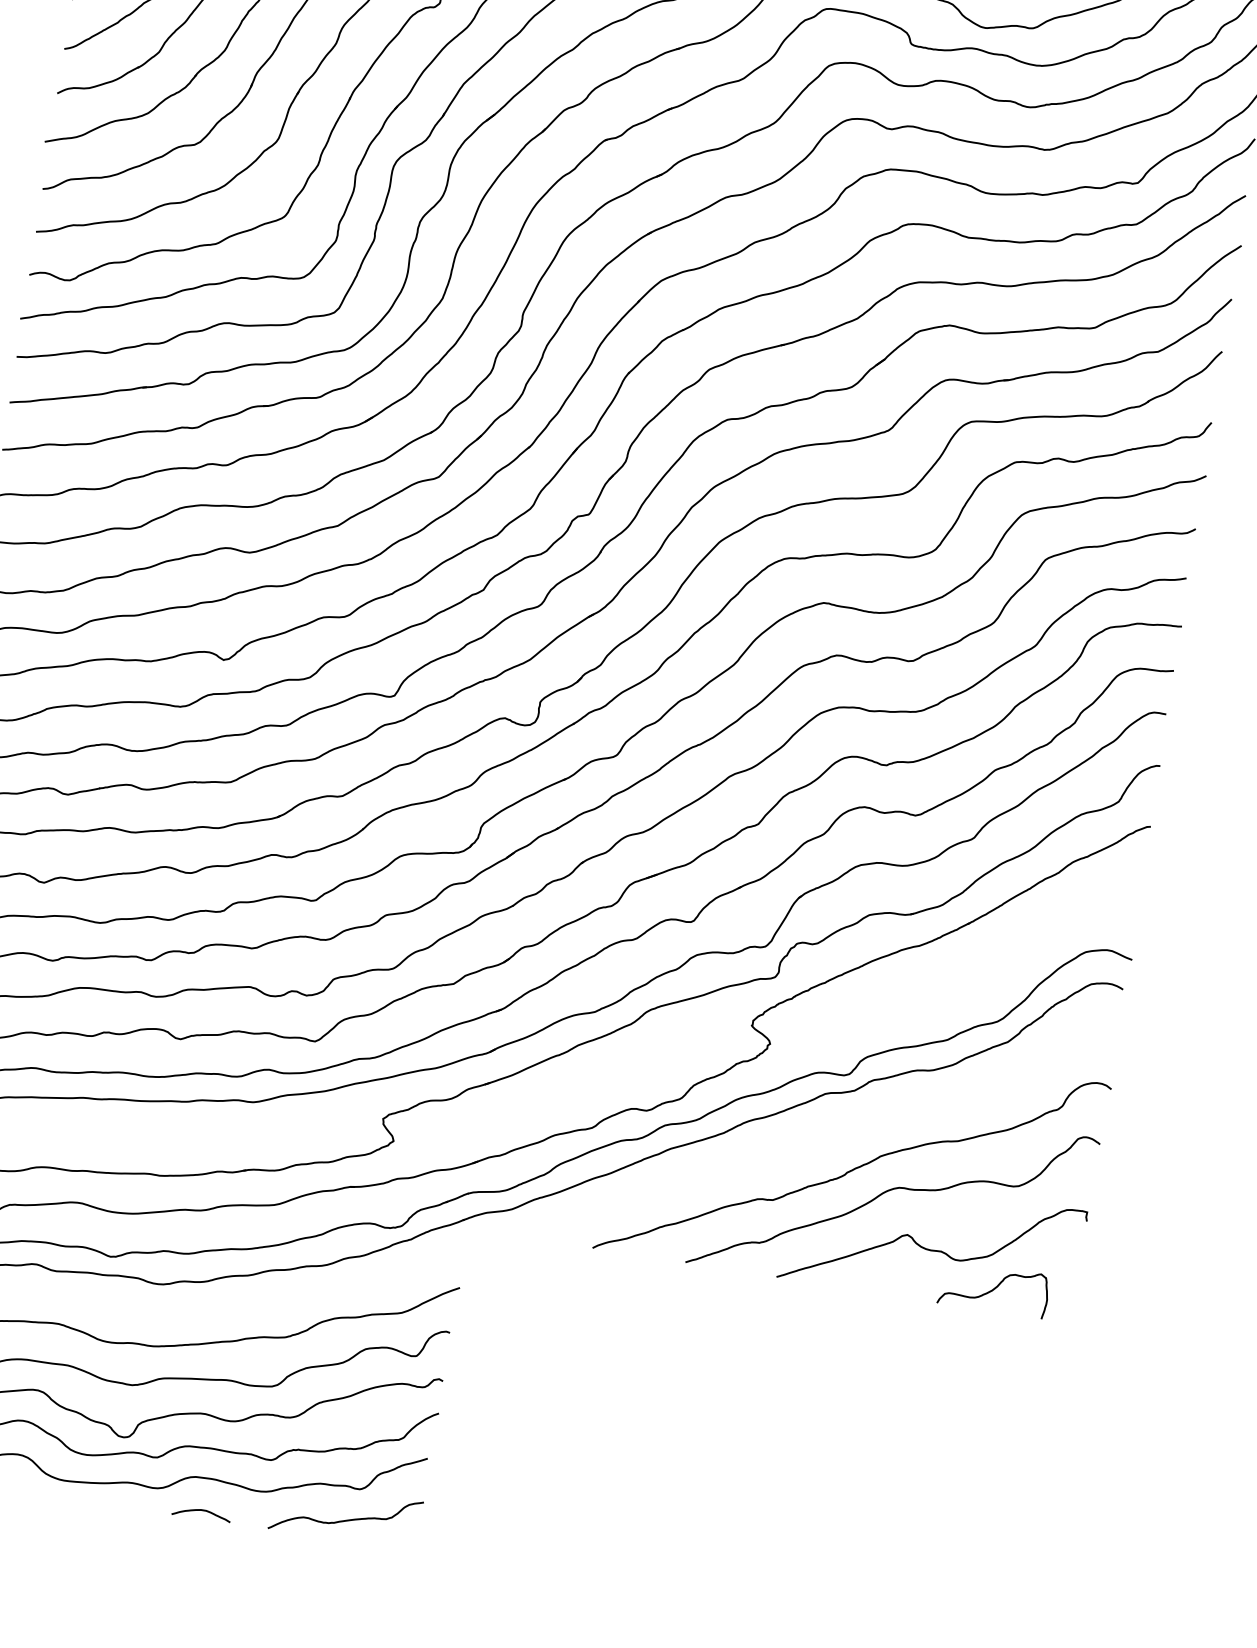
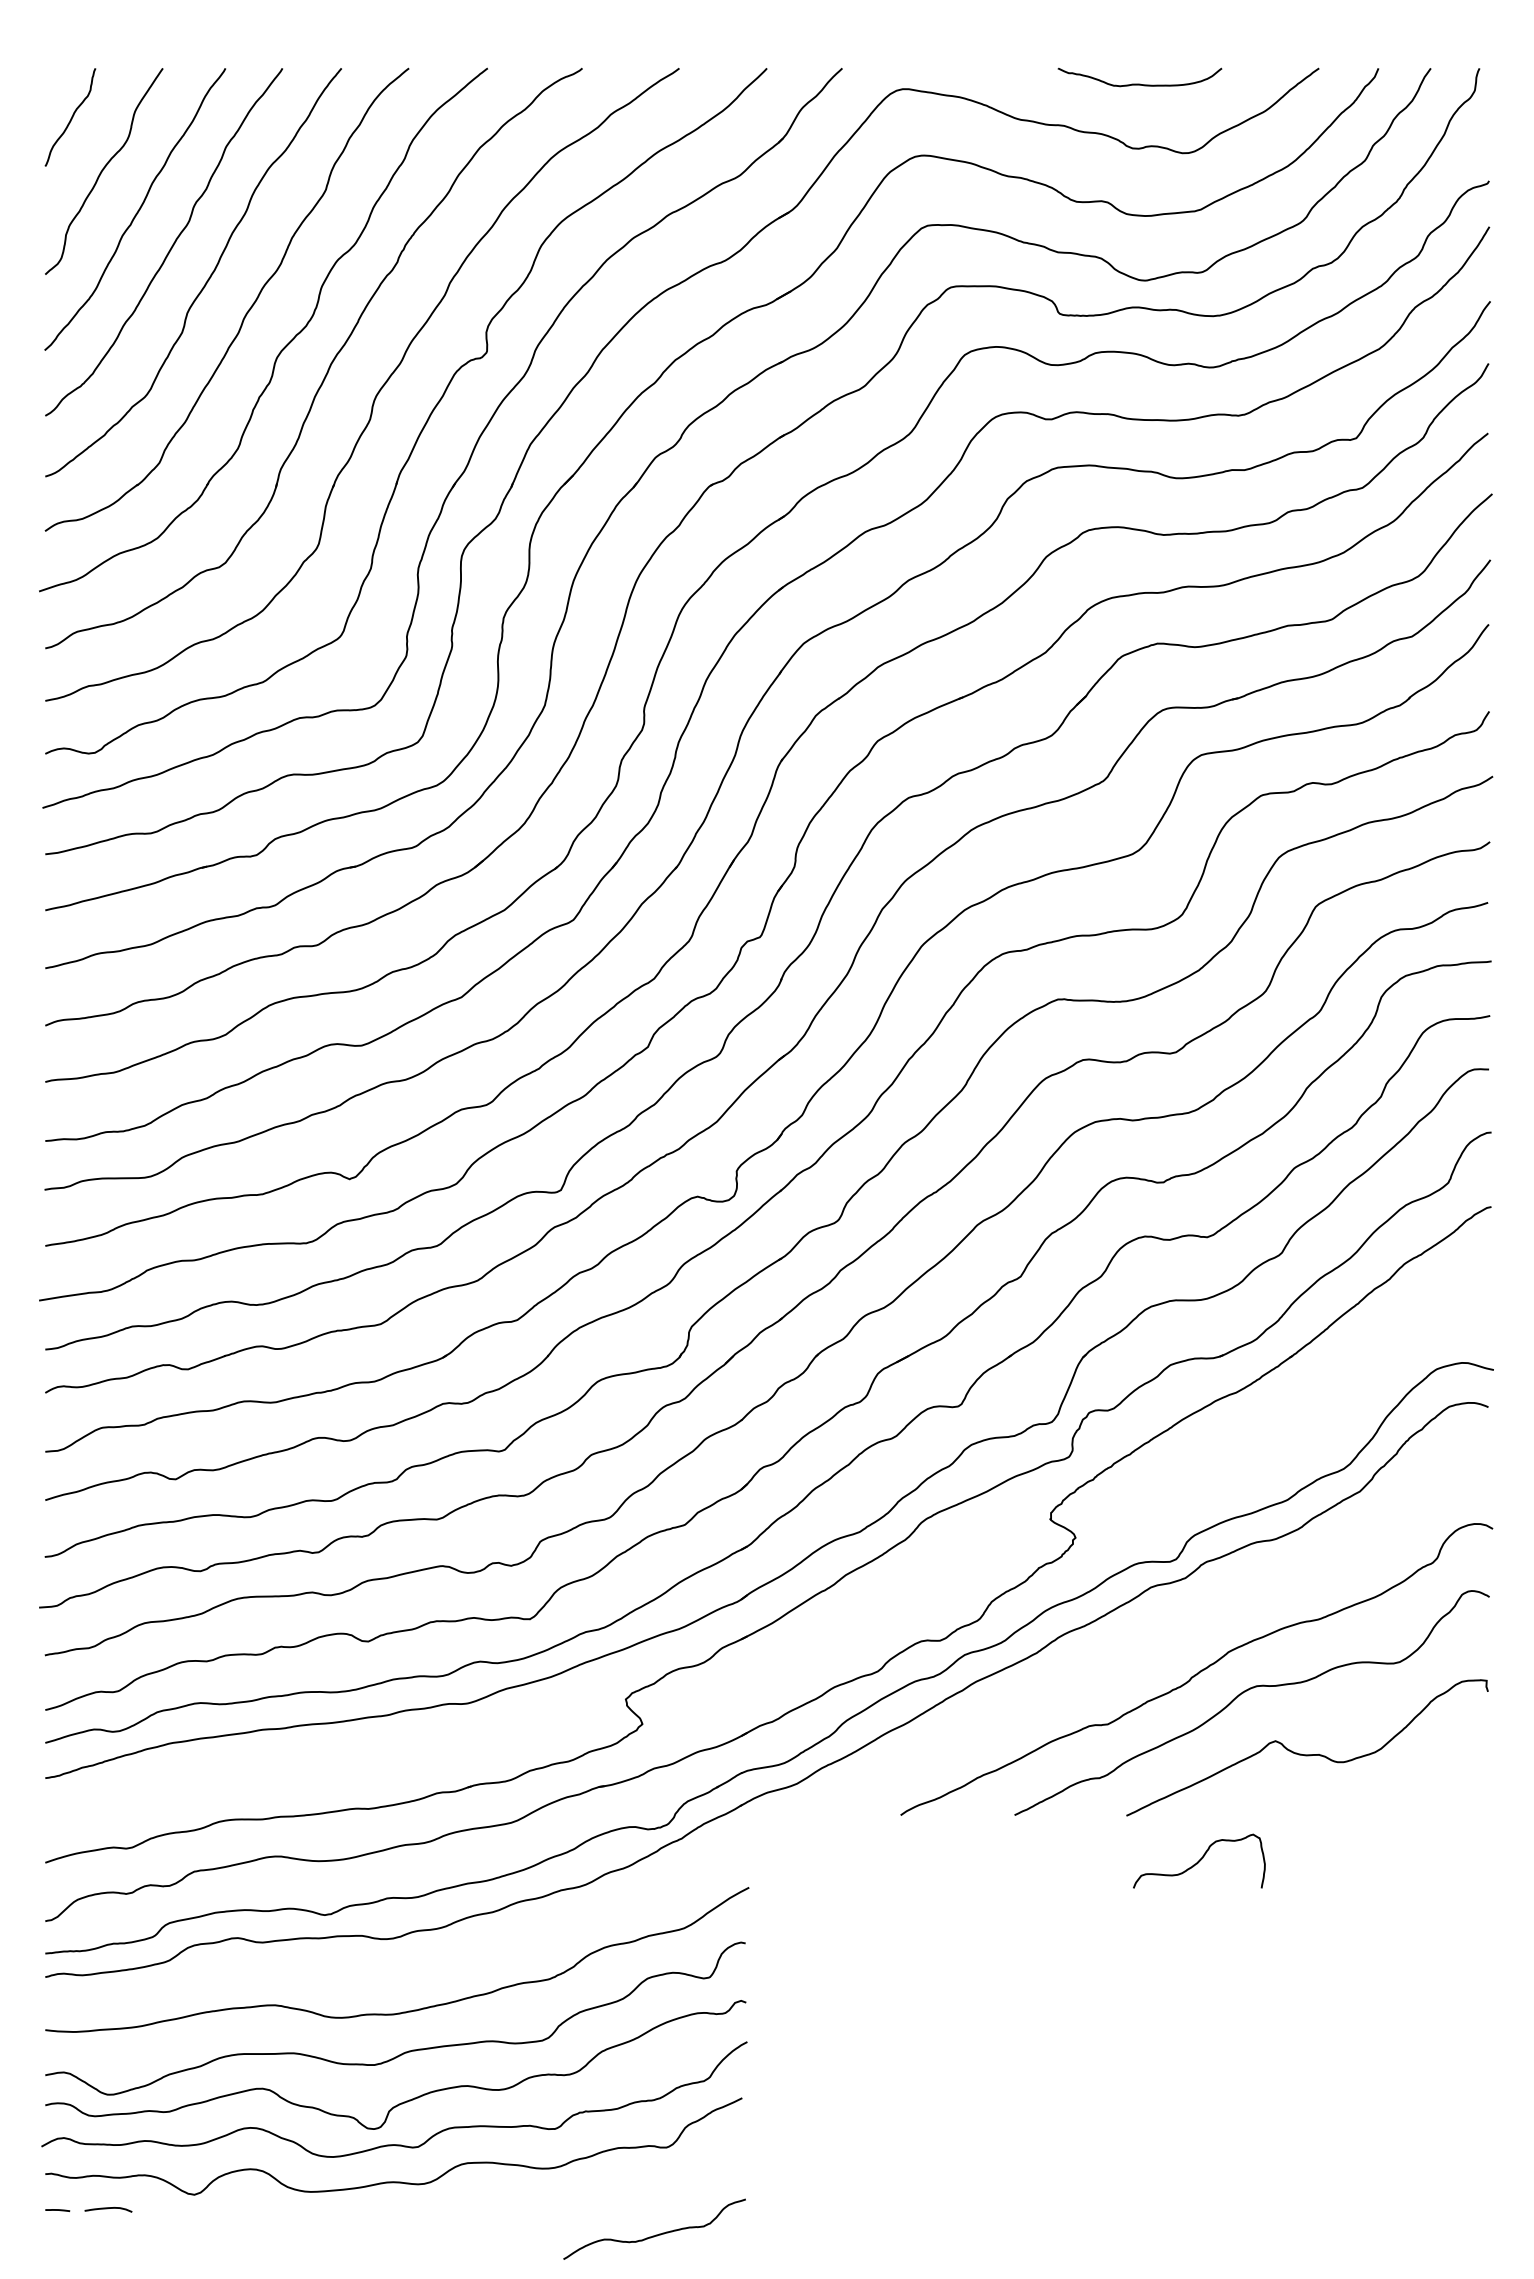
curve: (994, 1288) -> (1199, 1860), moved
curve: (202, 1510) -> (481, 2202), removed
curve: (346, 1519) -> (656, 2234), moved

